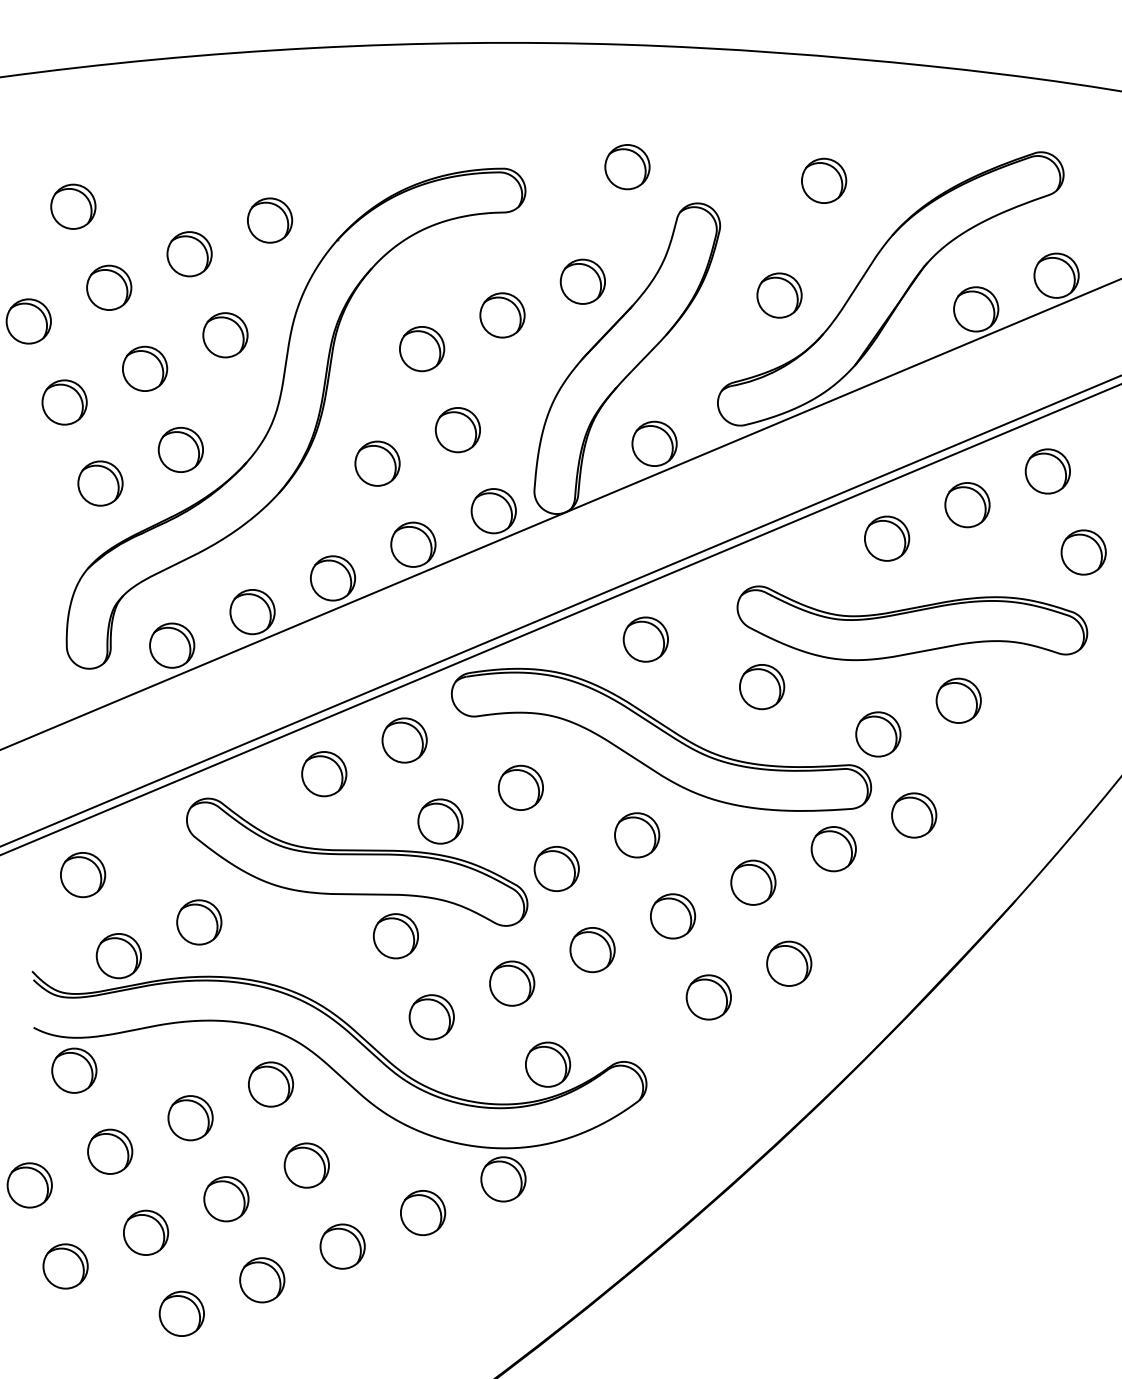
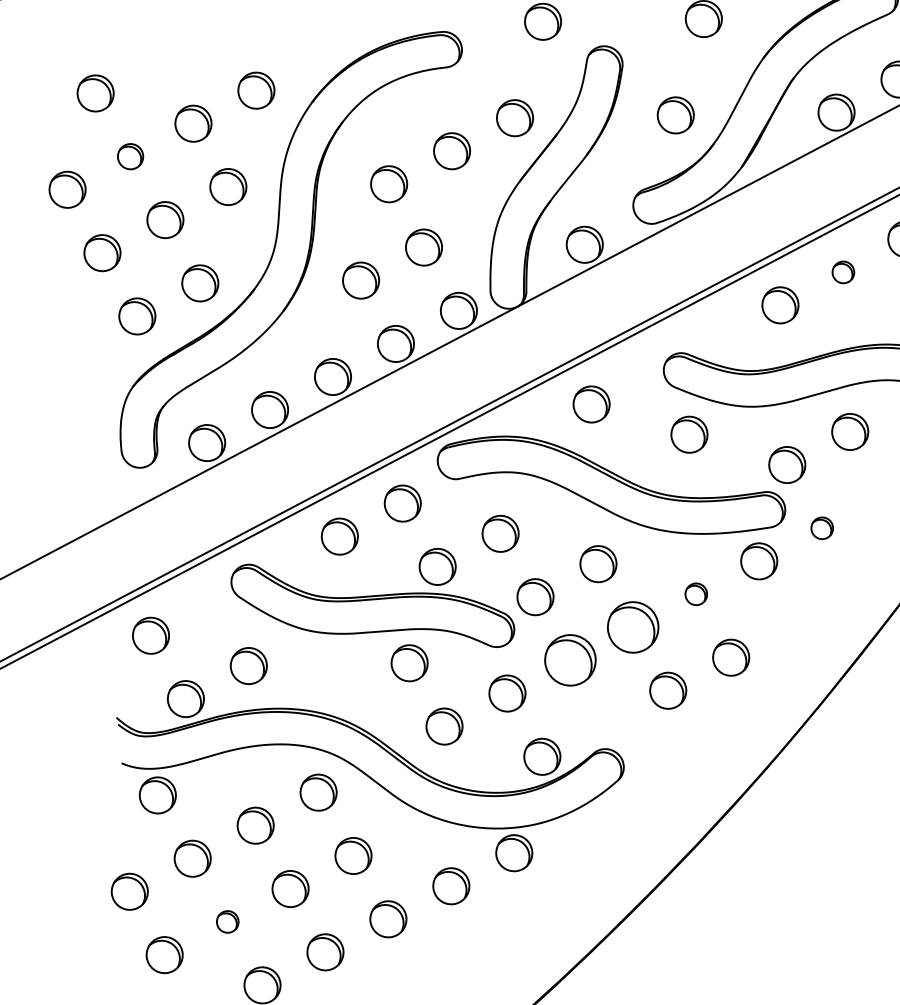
part: (109, 287) -> (130, 156), size x0.7
part: (967, 505) -> (843, 272), size x0.6
part: (914, 815) -> (822, 528), size x0.6
part: (753, 882) -> (696, 594), size x0.6
part: (673, 916) -> (633, 627), size x1.4
part: (592, 950) -> (570, 660), size x1.4
part: (146, 1232) -> (227, 921), size x0.6

